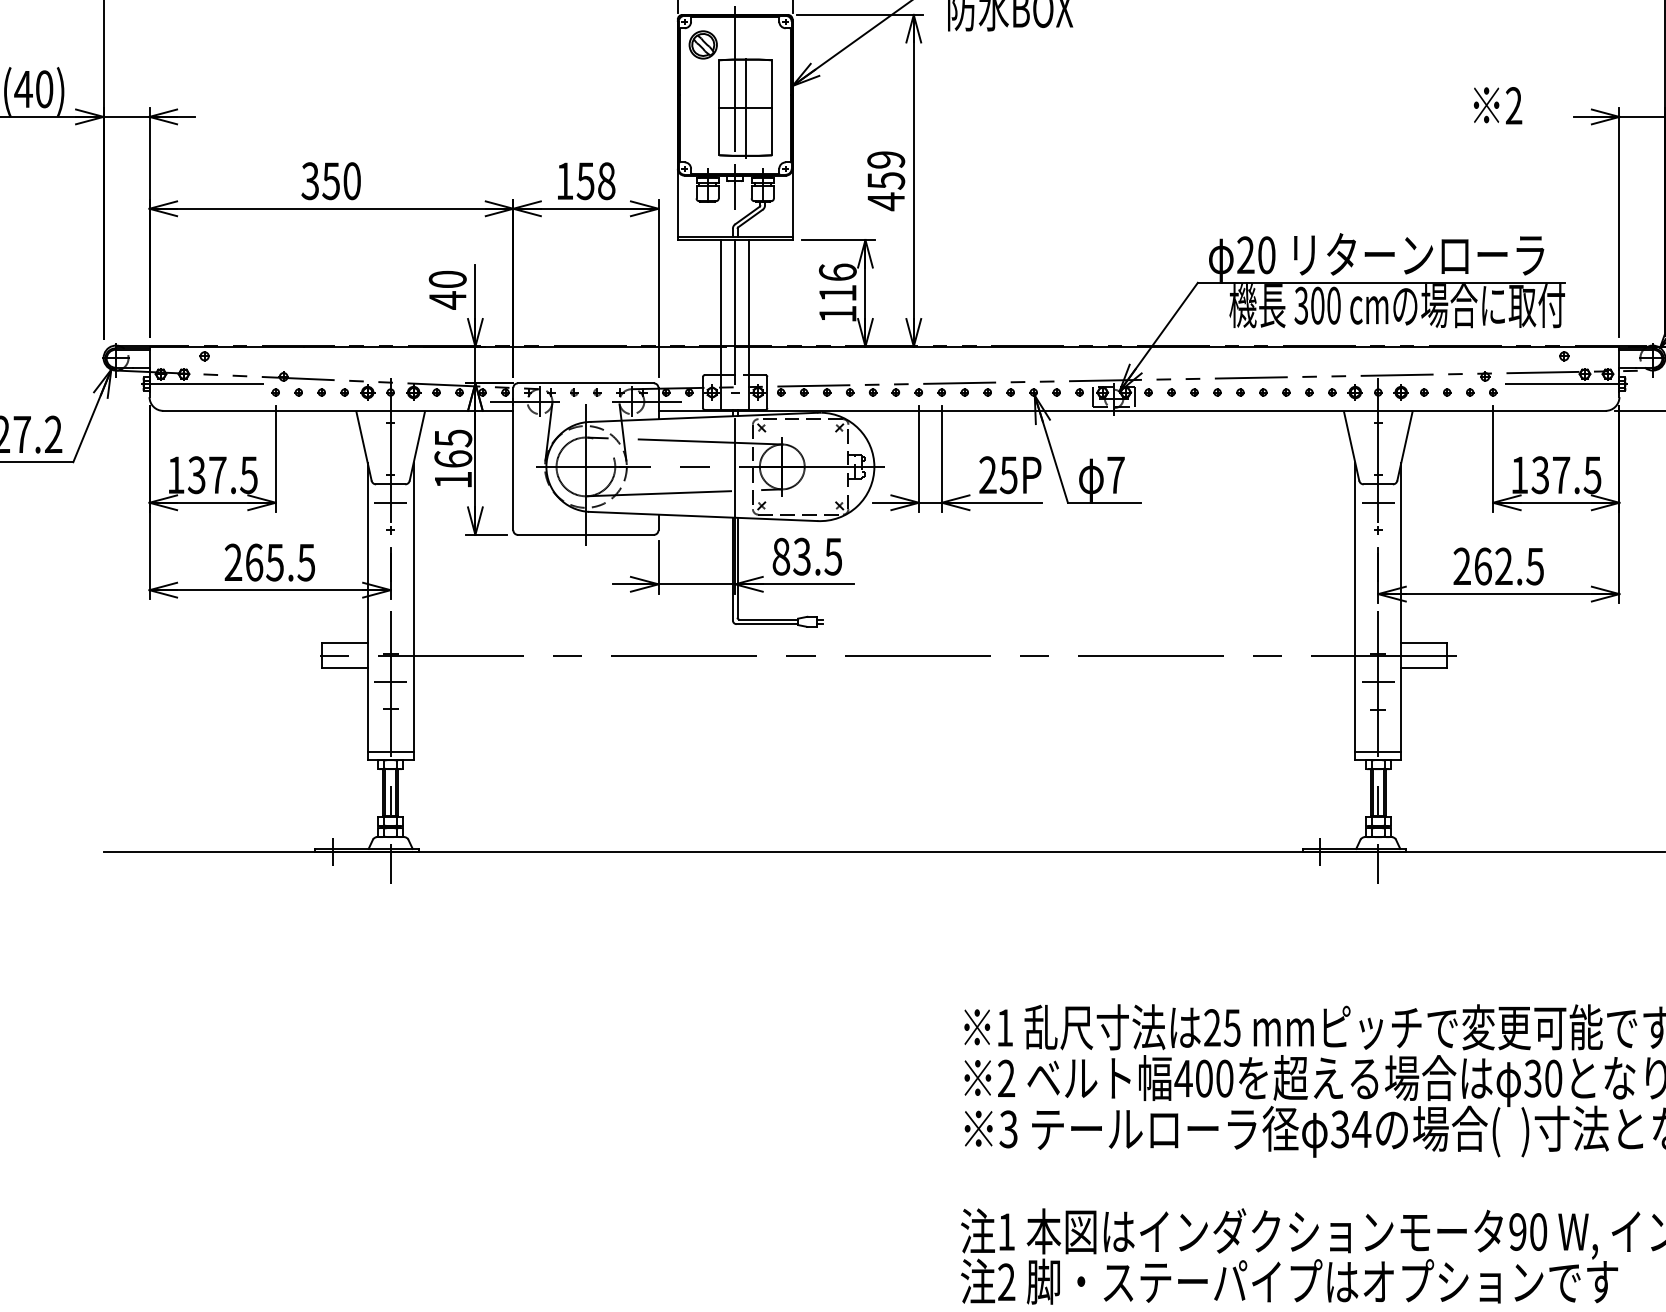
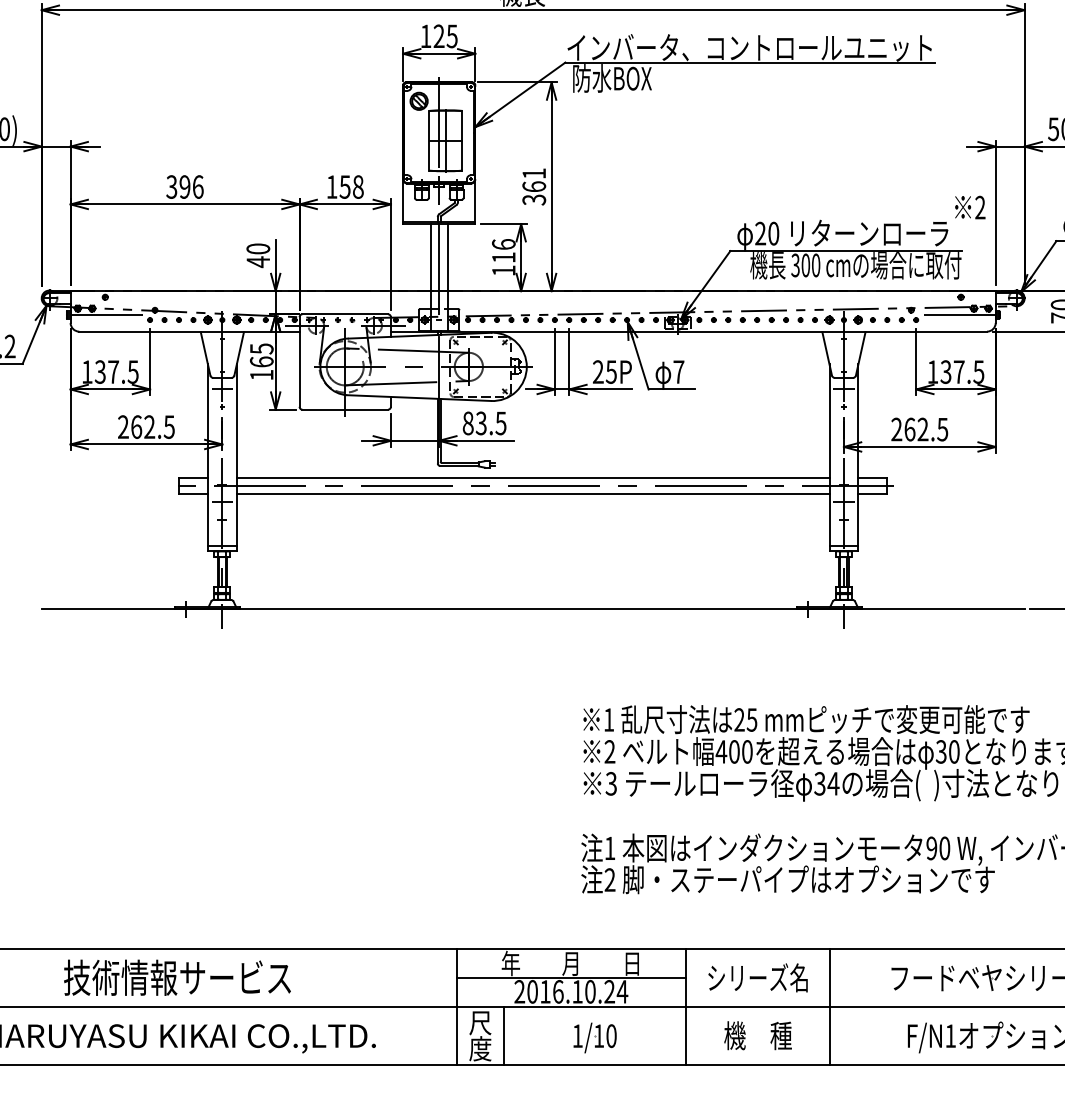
text: (1498, 105) -> (970, 207), moved
text: (341, 180) -> (191, 186), 350 -> 396
text: (886, 180) -> (534, 186), 459 -> 361
text: (274, 561) -> (149, 426), 265.5 -> 262.5
line: (883, 642) -> (532, 477), added
line: (883, 668) -> (532, 493), added

